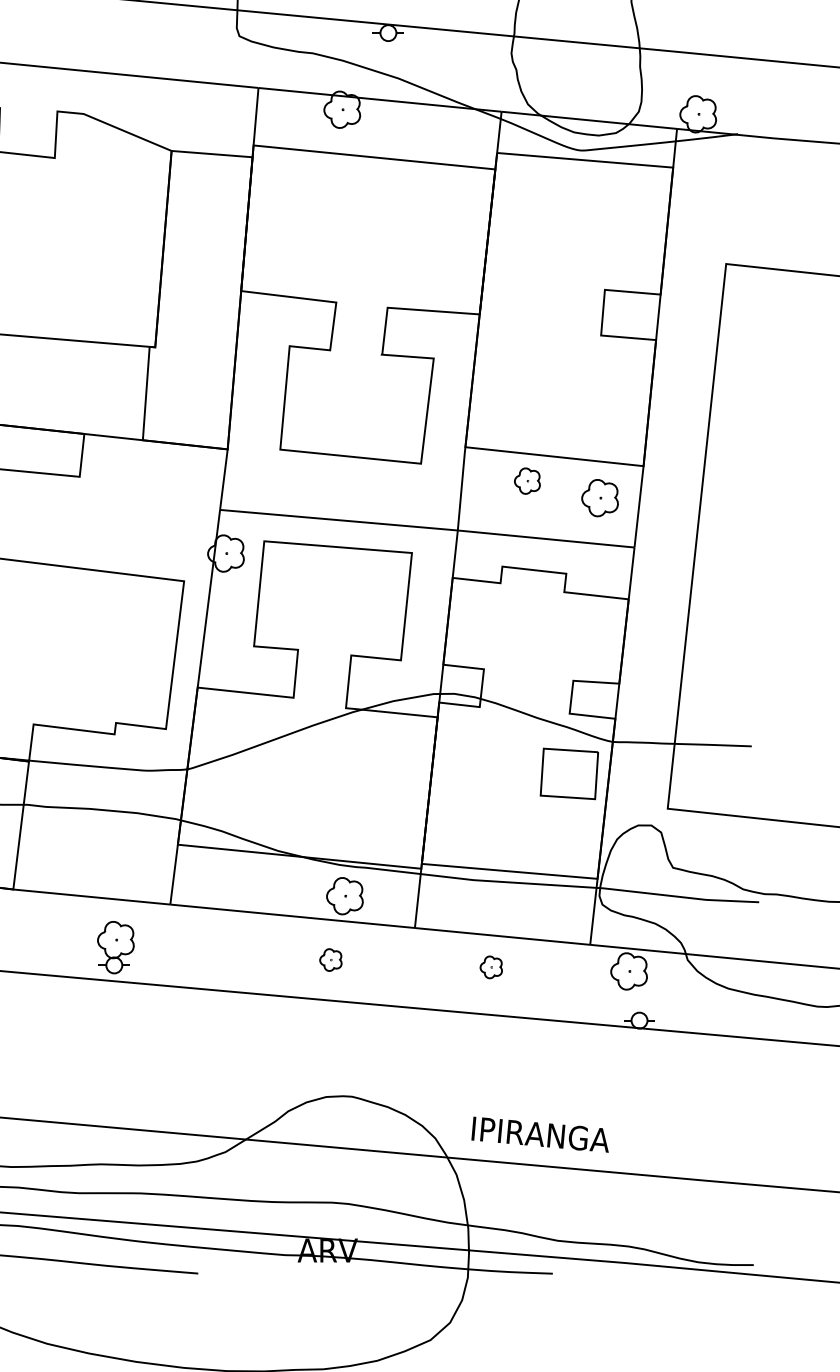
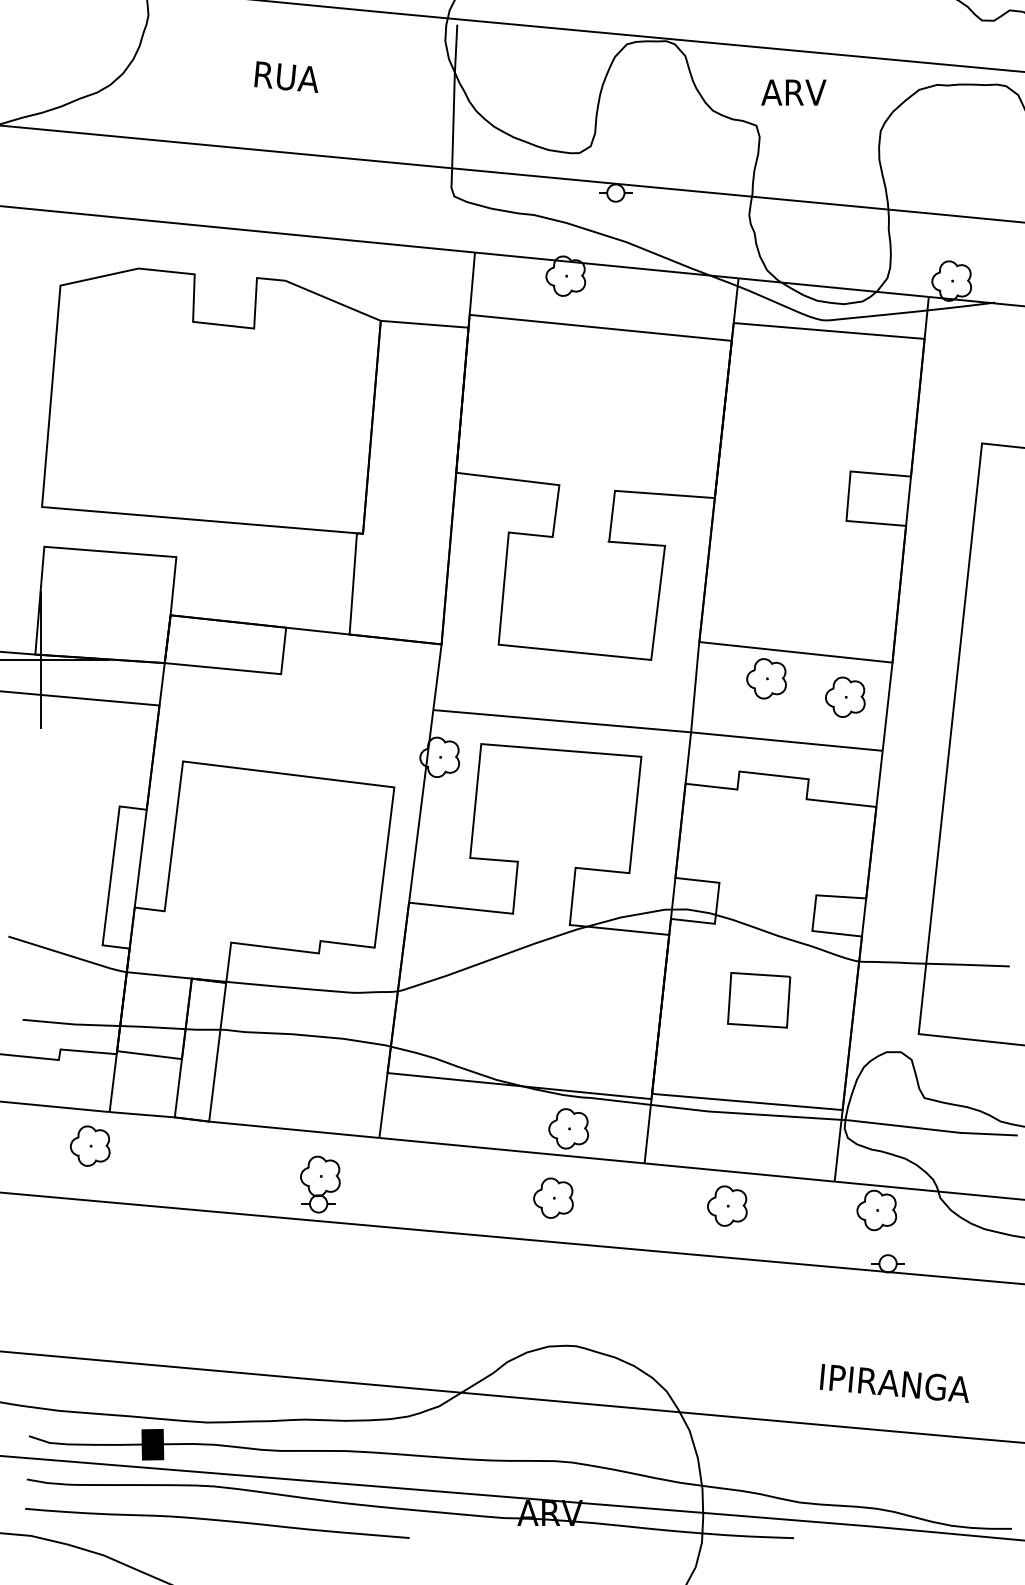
part: (527, 480) -> (766, 678), size x1.43
part: (569, 774) -> (759, 1000), moved
part: (330, 959) -> (553, 1197), size x1.67
part: (491, 966) -> (727, 1205), size x1.67
text: (539, 1134) -> (893, 1383), moved

